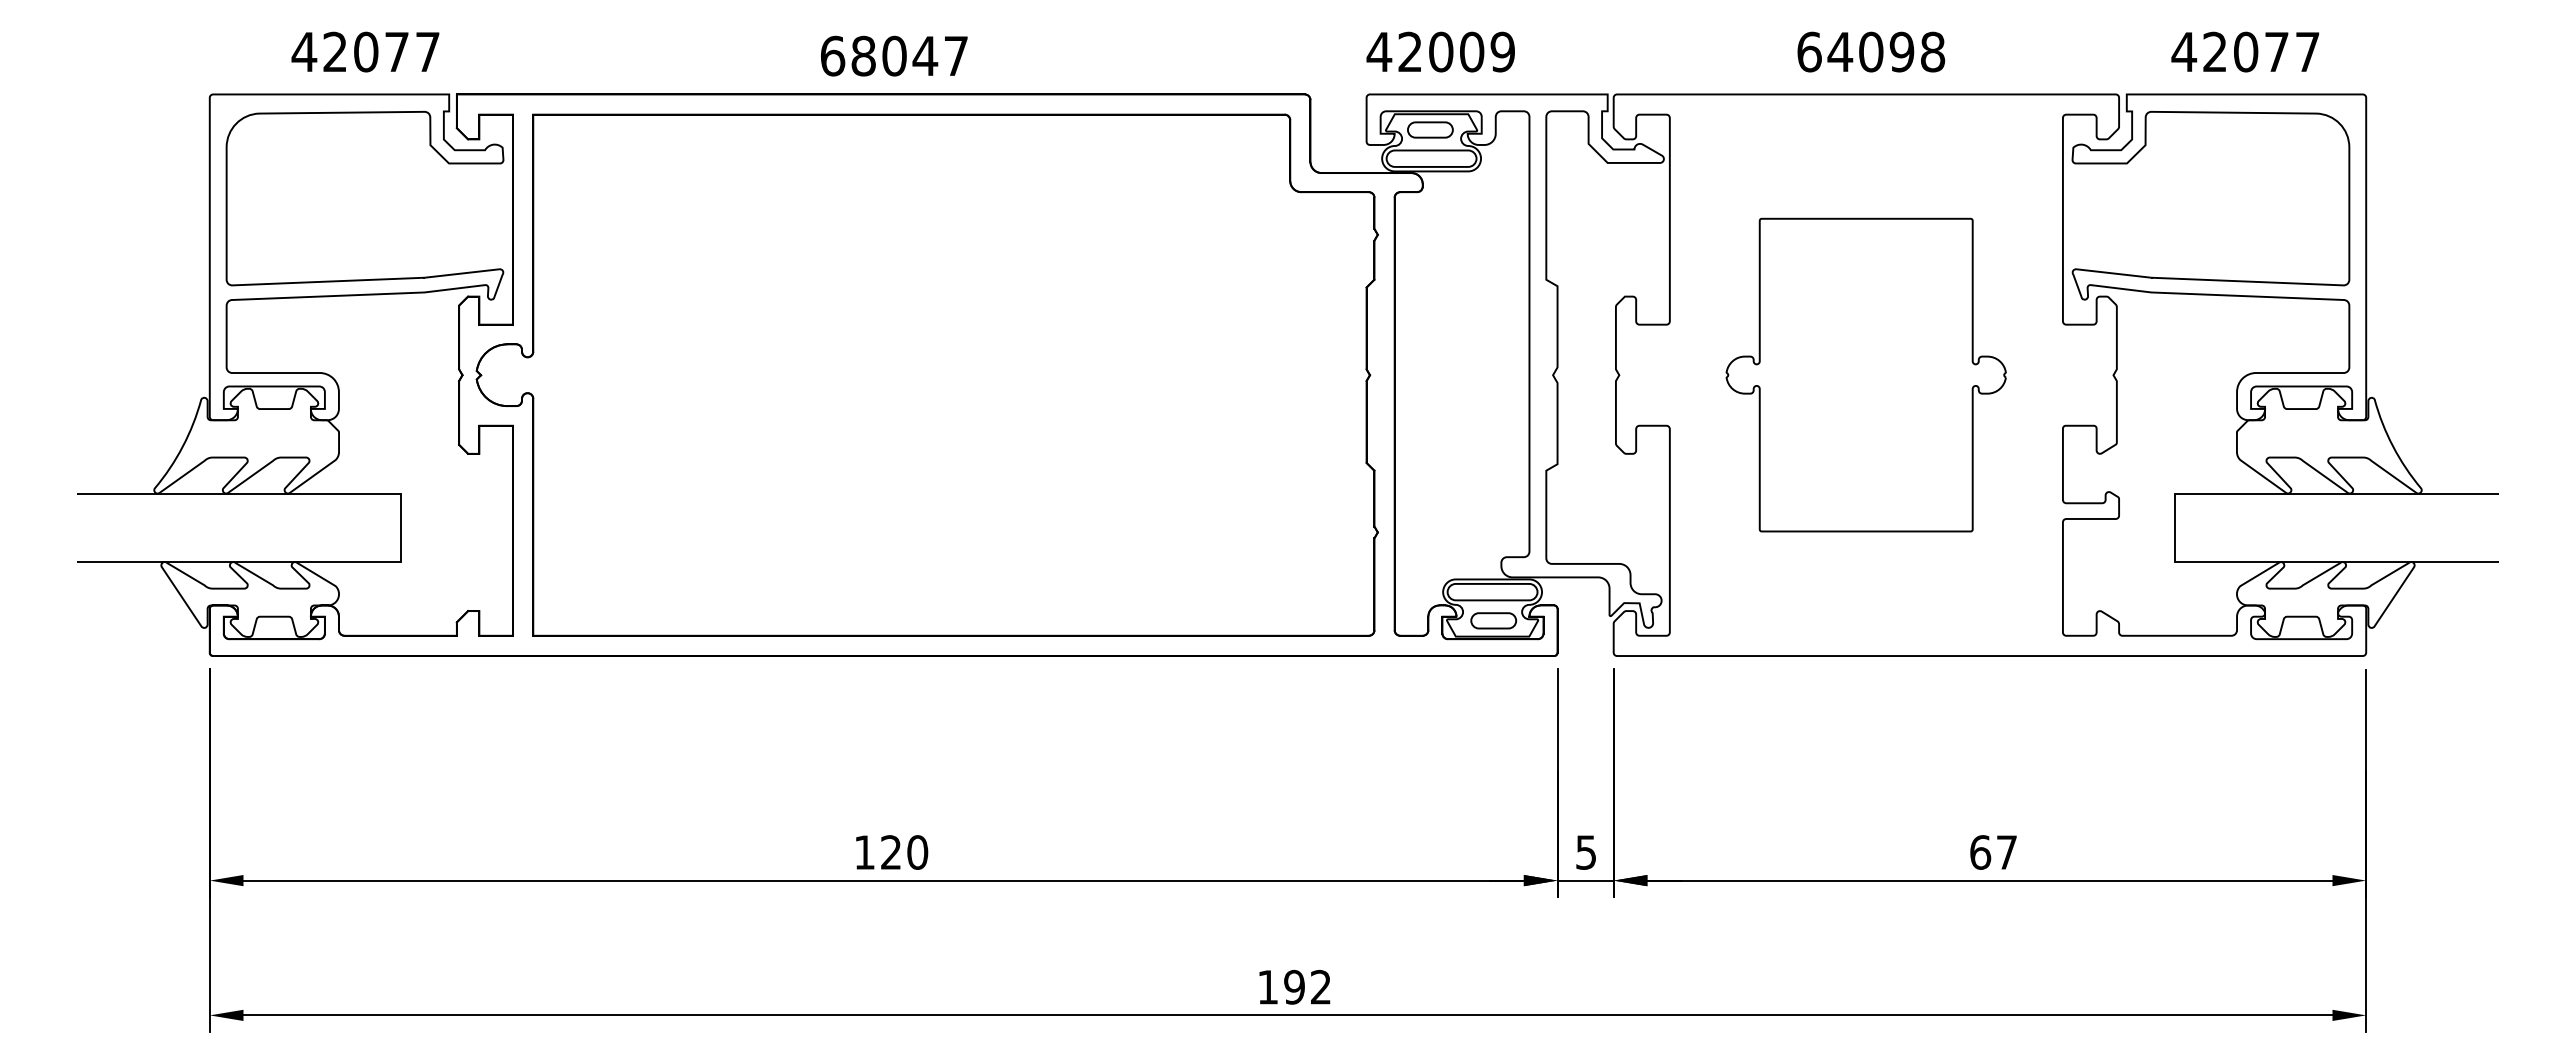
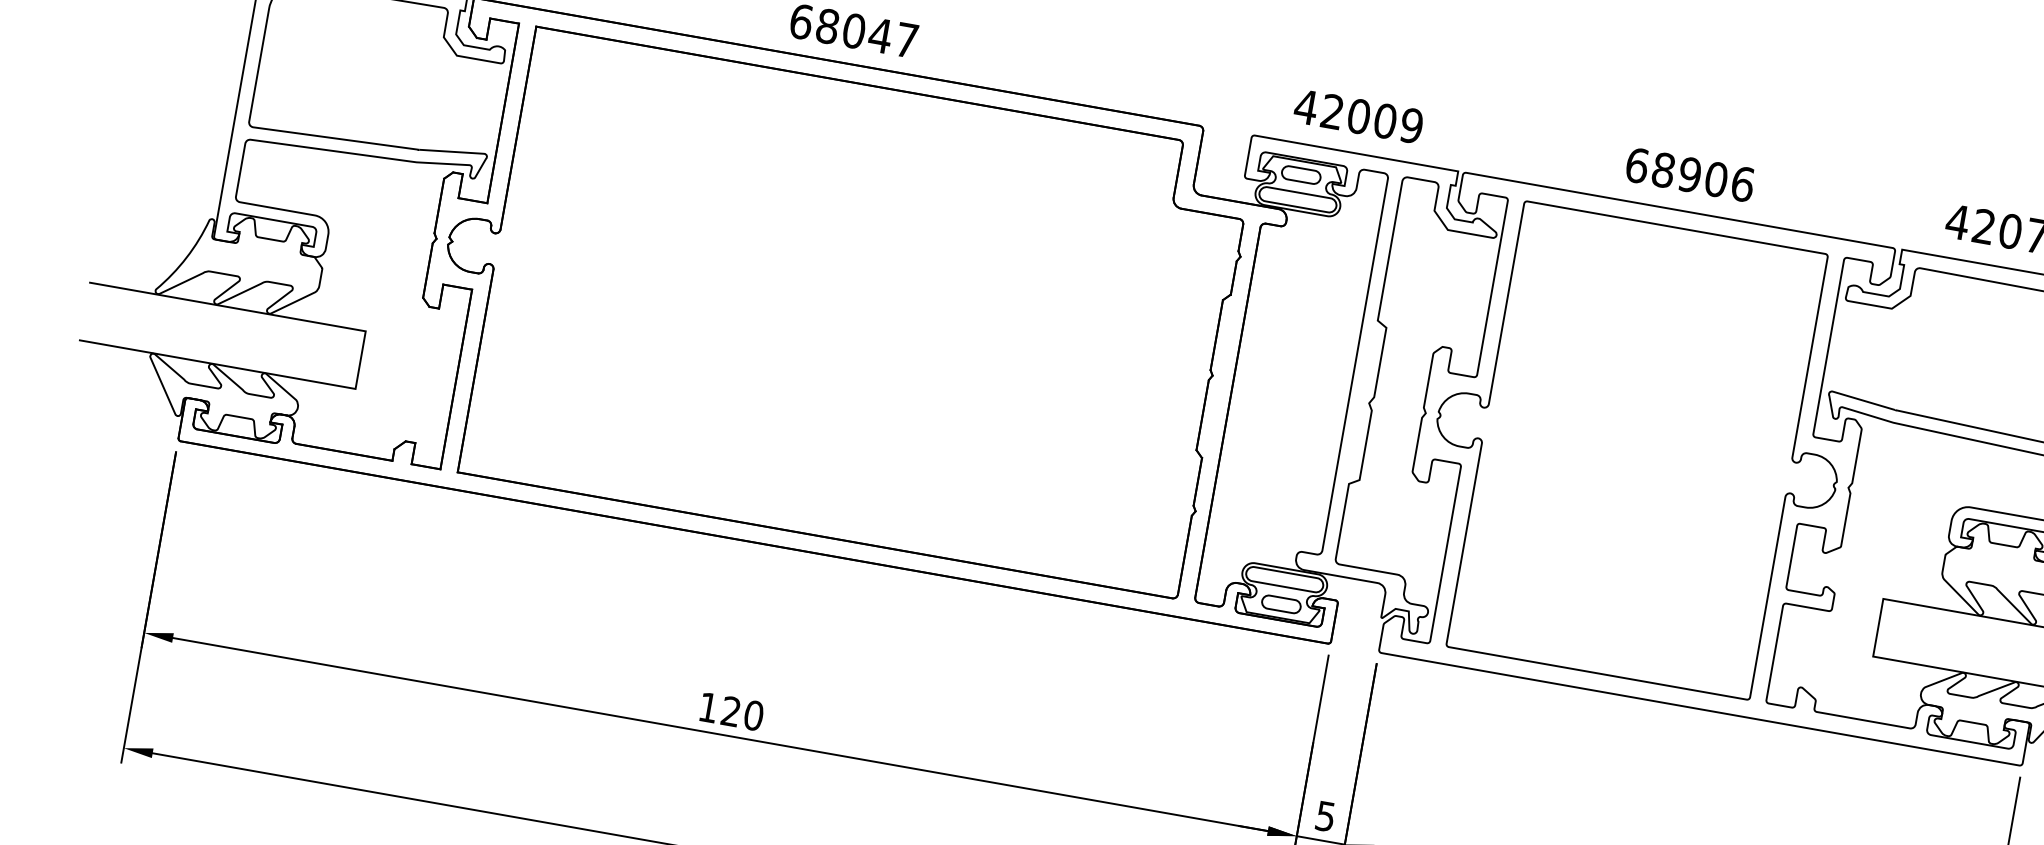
text: (1440, 51) -> (1358, 115), moved
text: (1886, 51) -> (1703, 176), 64098 -> 68906
part: (1865, 374) -> (1636, 449), size x1.67

